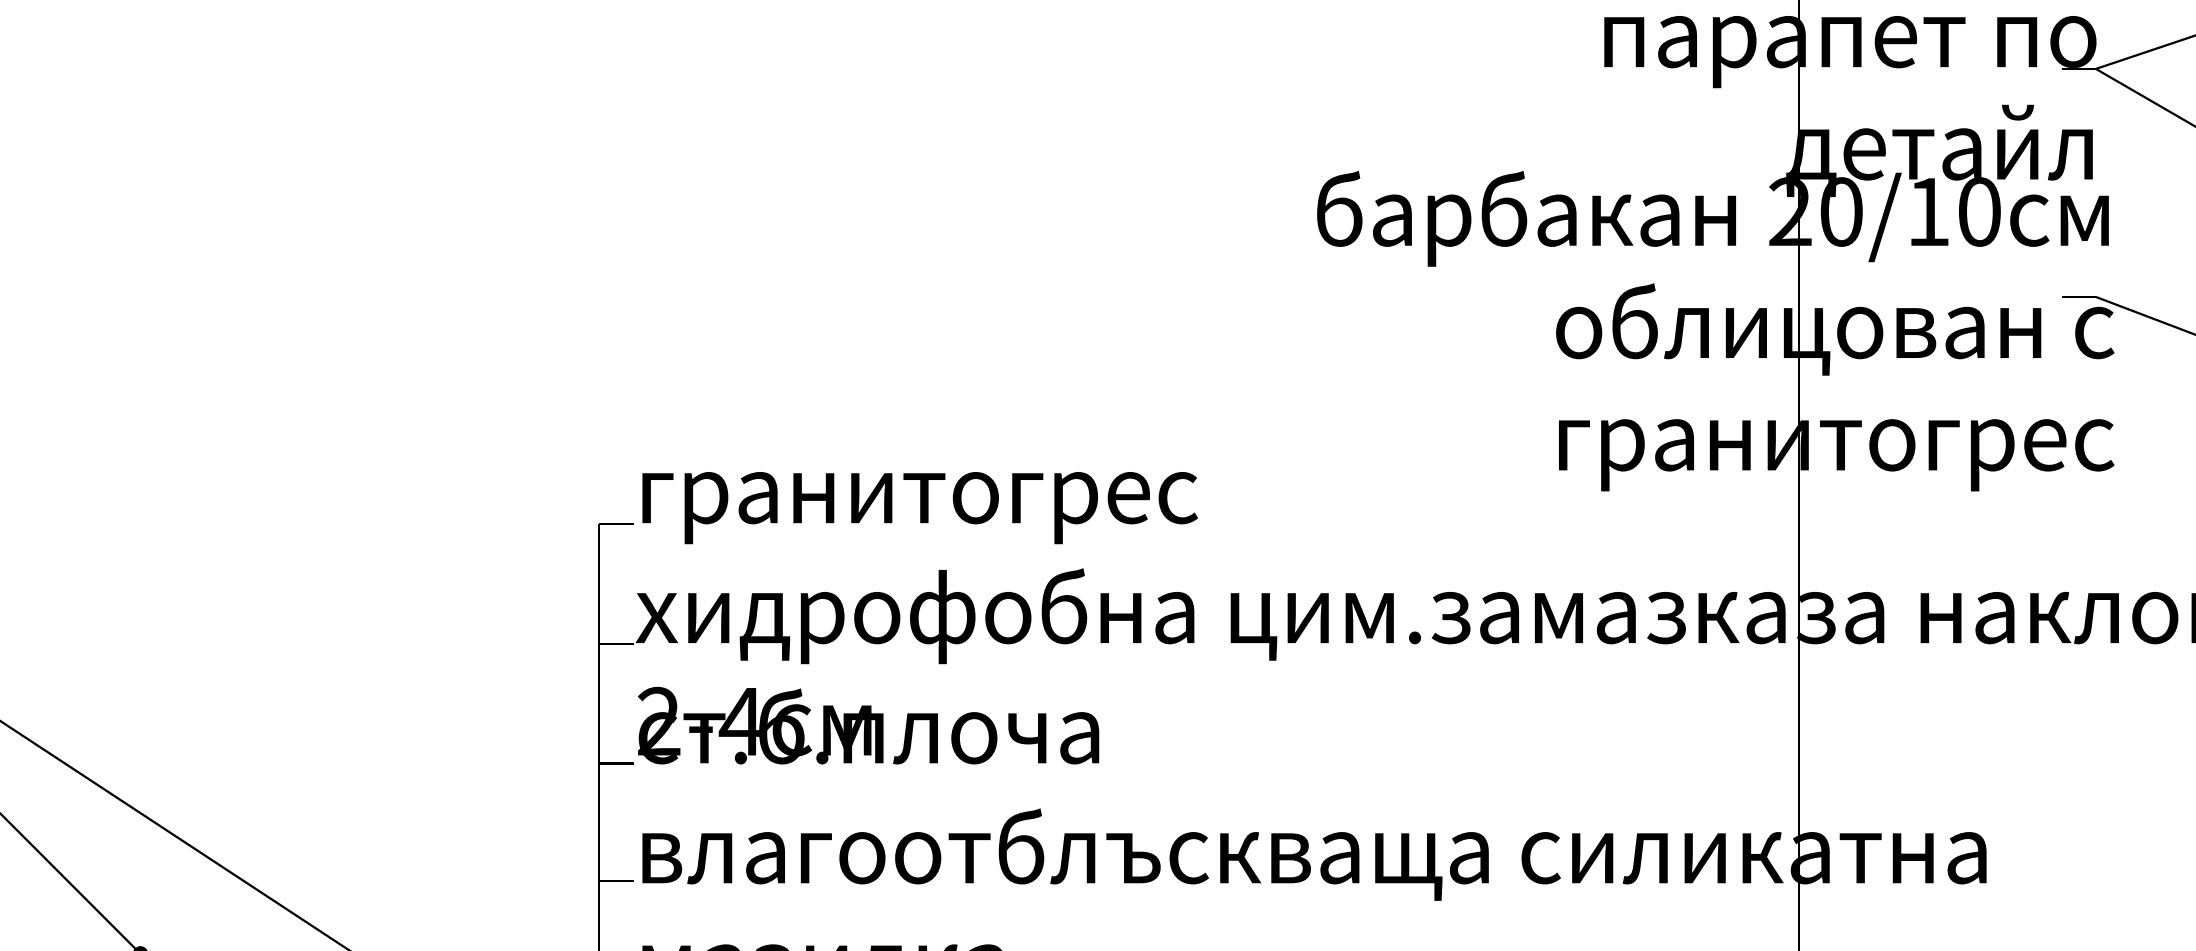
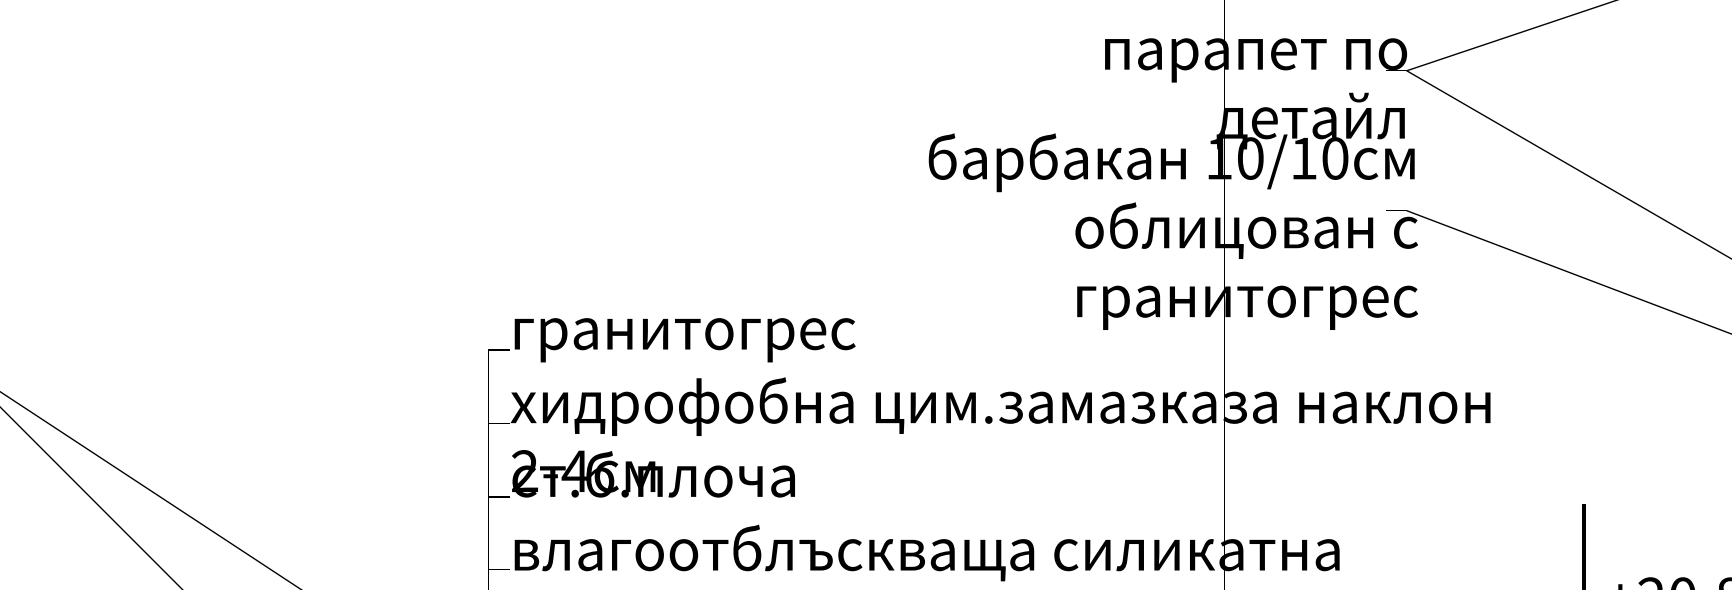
text: (1790, 211) -> (1219, 158), 20/10 -> 10/10

